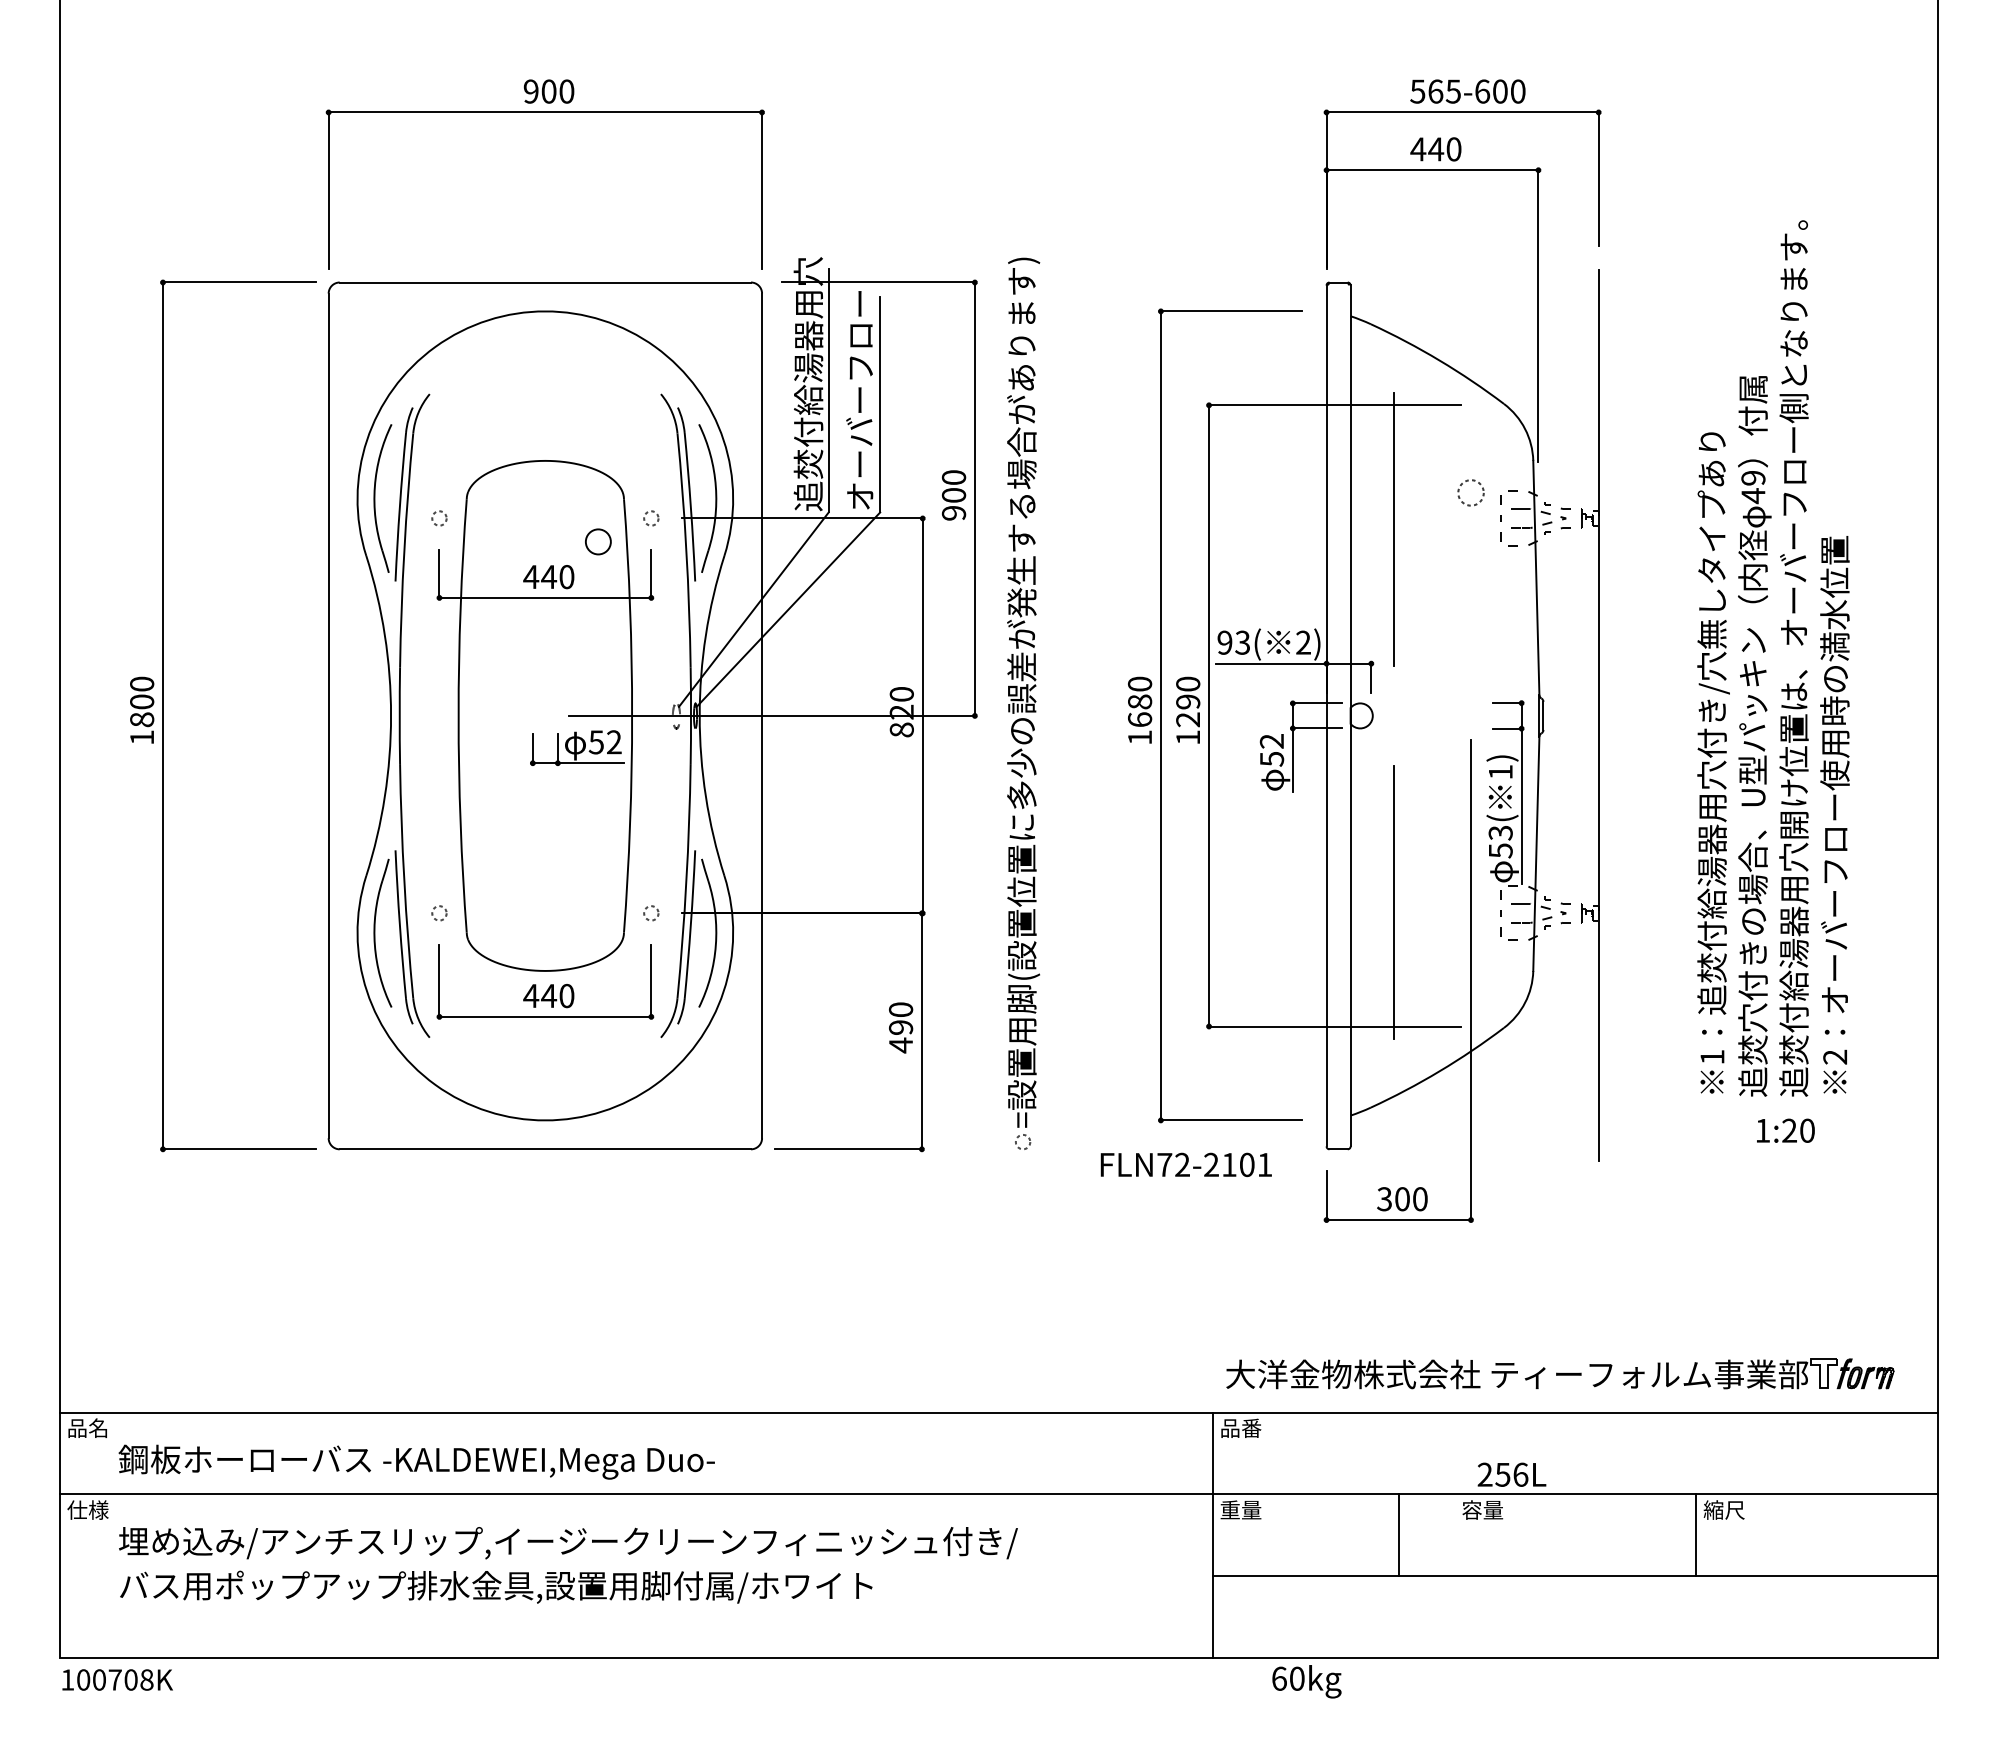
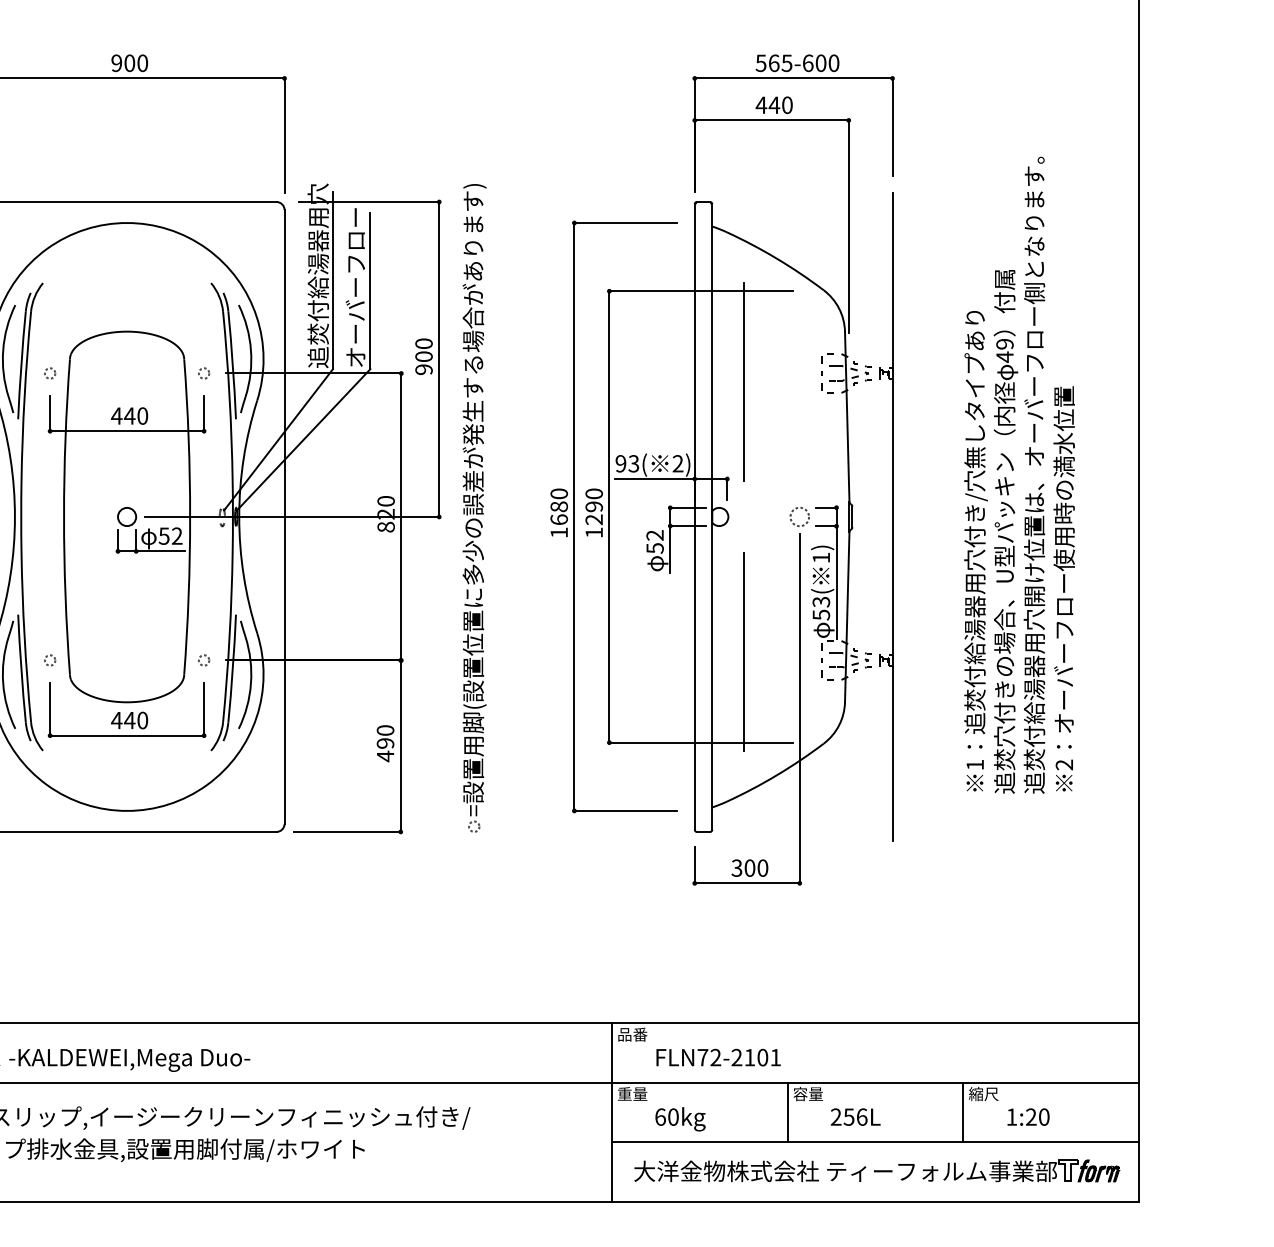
circle: (1470, 492) -> (799, 516), moved
circle: (598, 541) -> (127, 516), moved
text: (1785, 1130) -> (1028, 1116), moved
text: (1185, 1164) -> (717, 1057), moved
part: (1560, 1373) -> (877, 1170), moved
text: (1511, 1474) -> (855, 1116), moved
line: (1398, 1535) -> (787, 1112), moved
text: (1306, 1681) -> (680, 1119), moved

